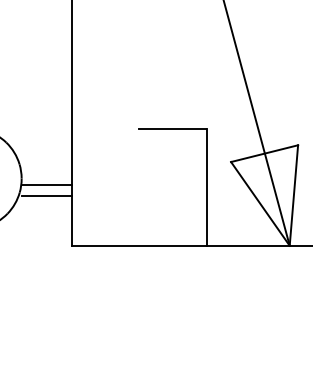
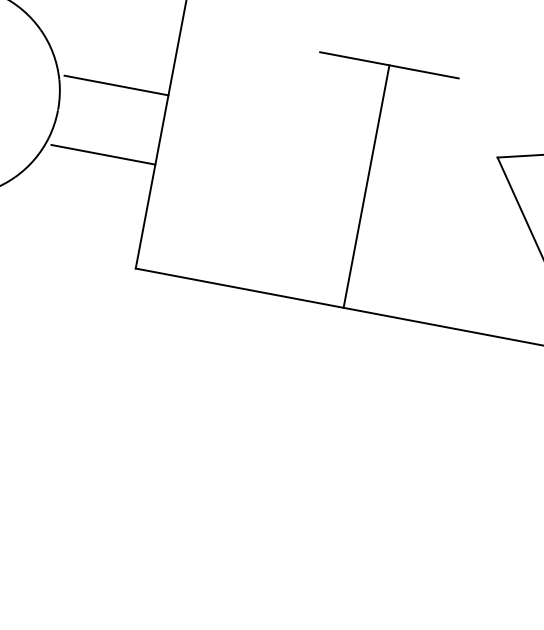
line: (46, 185) -> (115, 86), moved
line: (207, 186) -> (366, 185), moved

